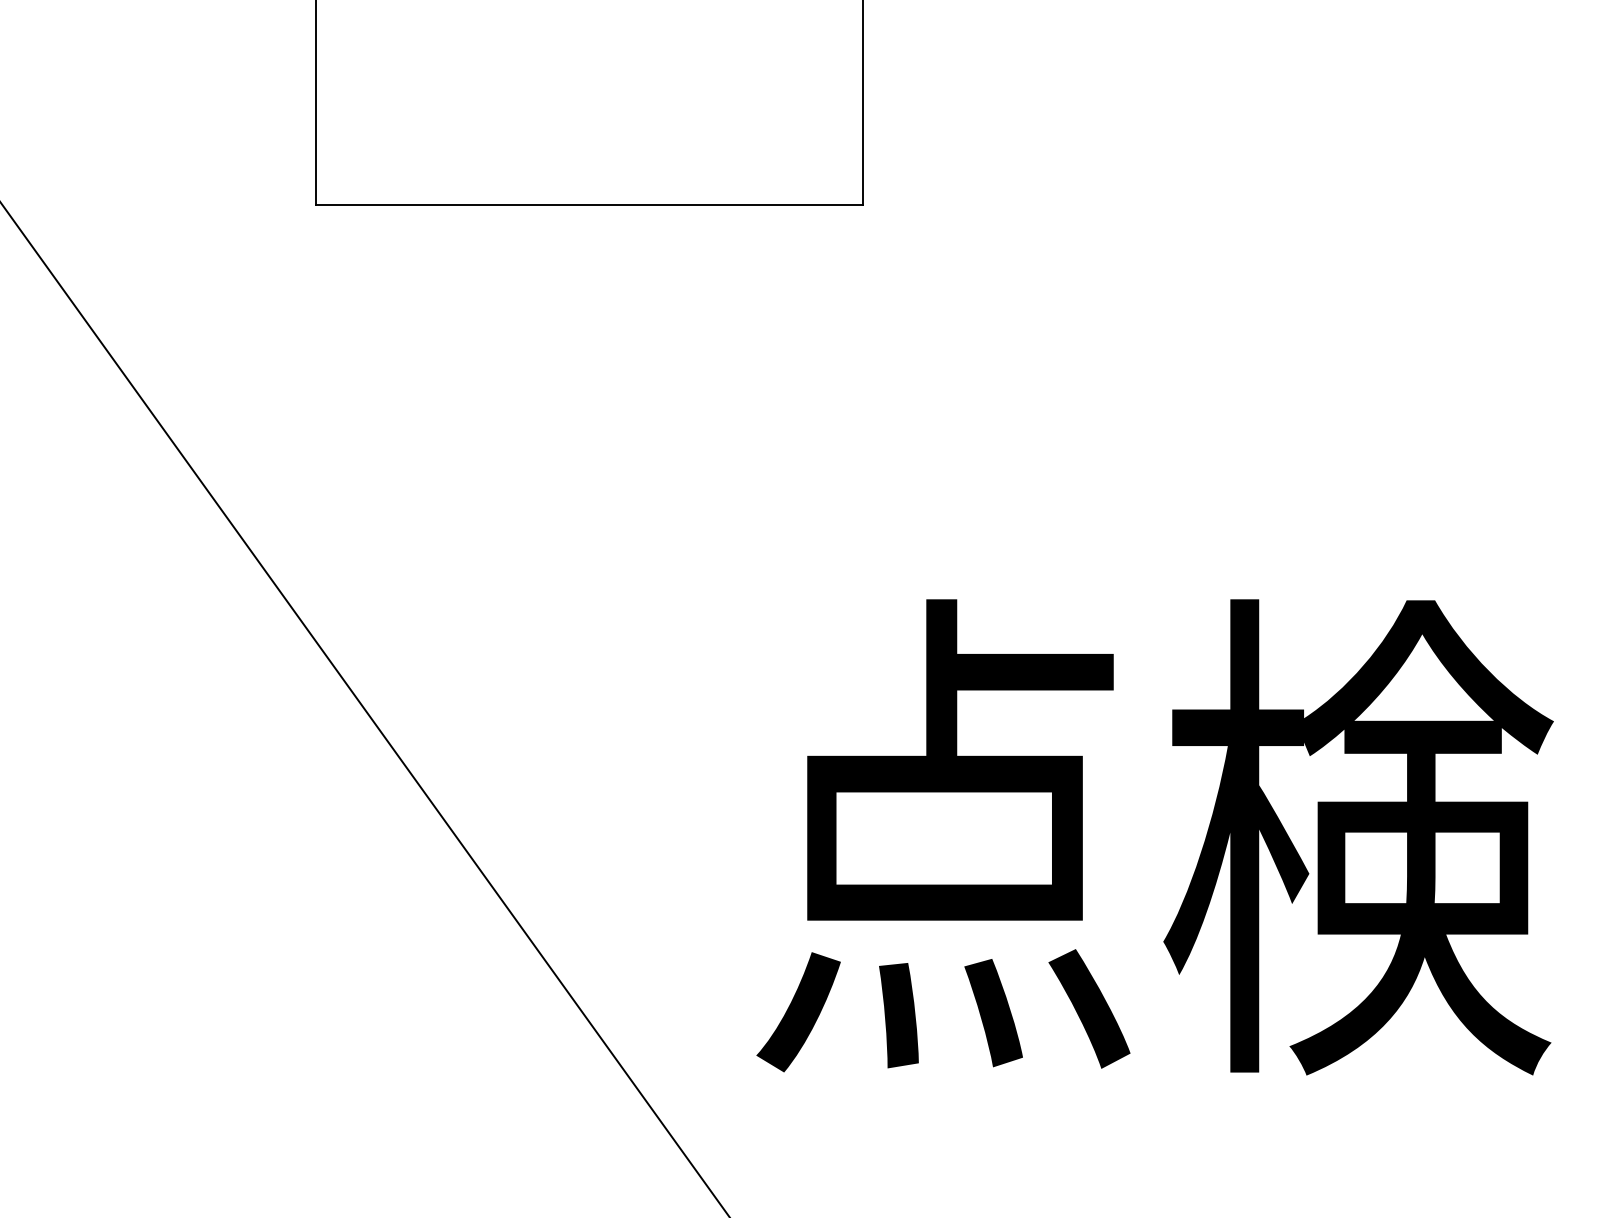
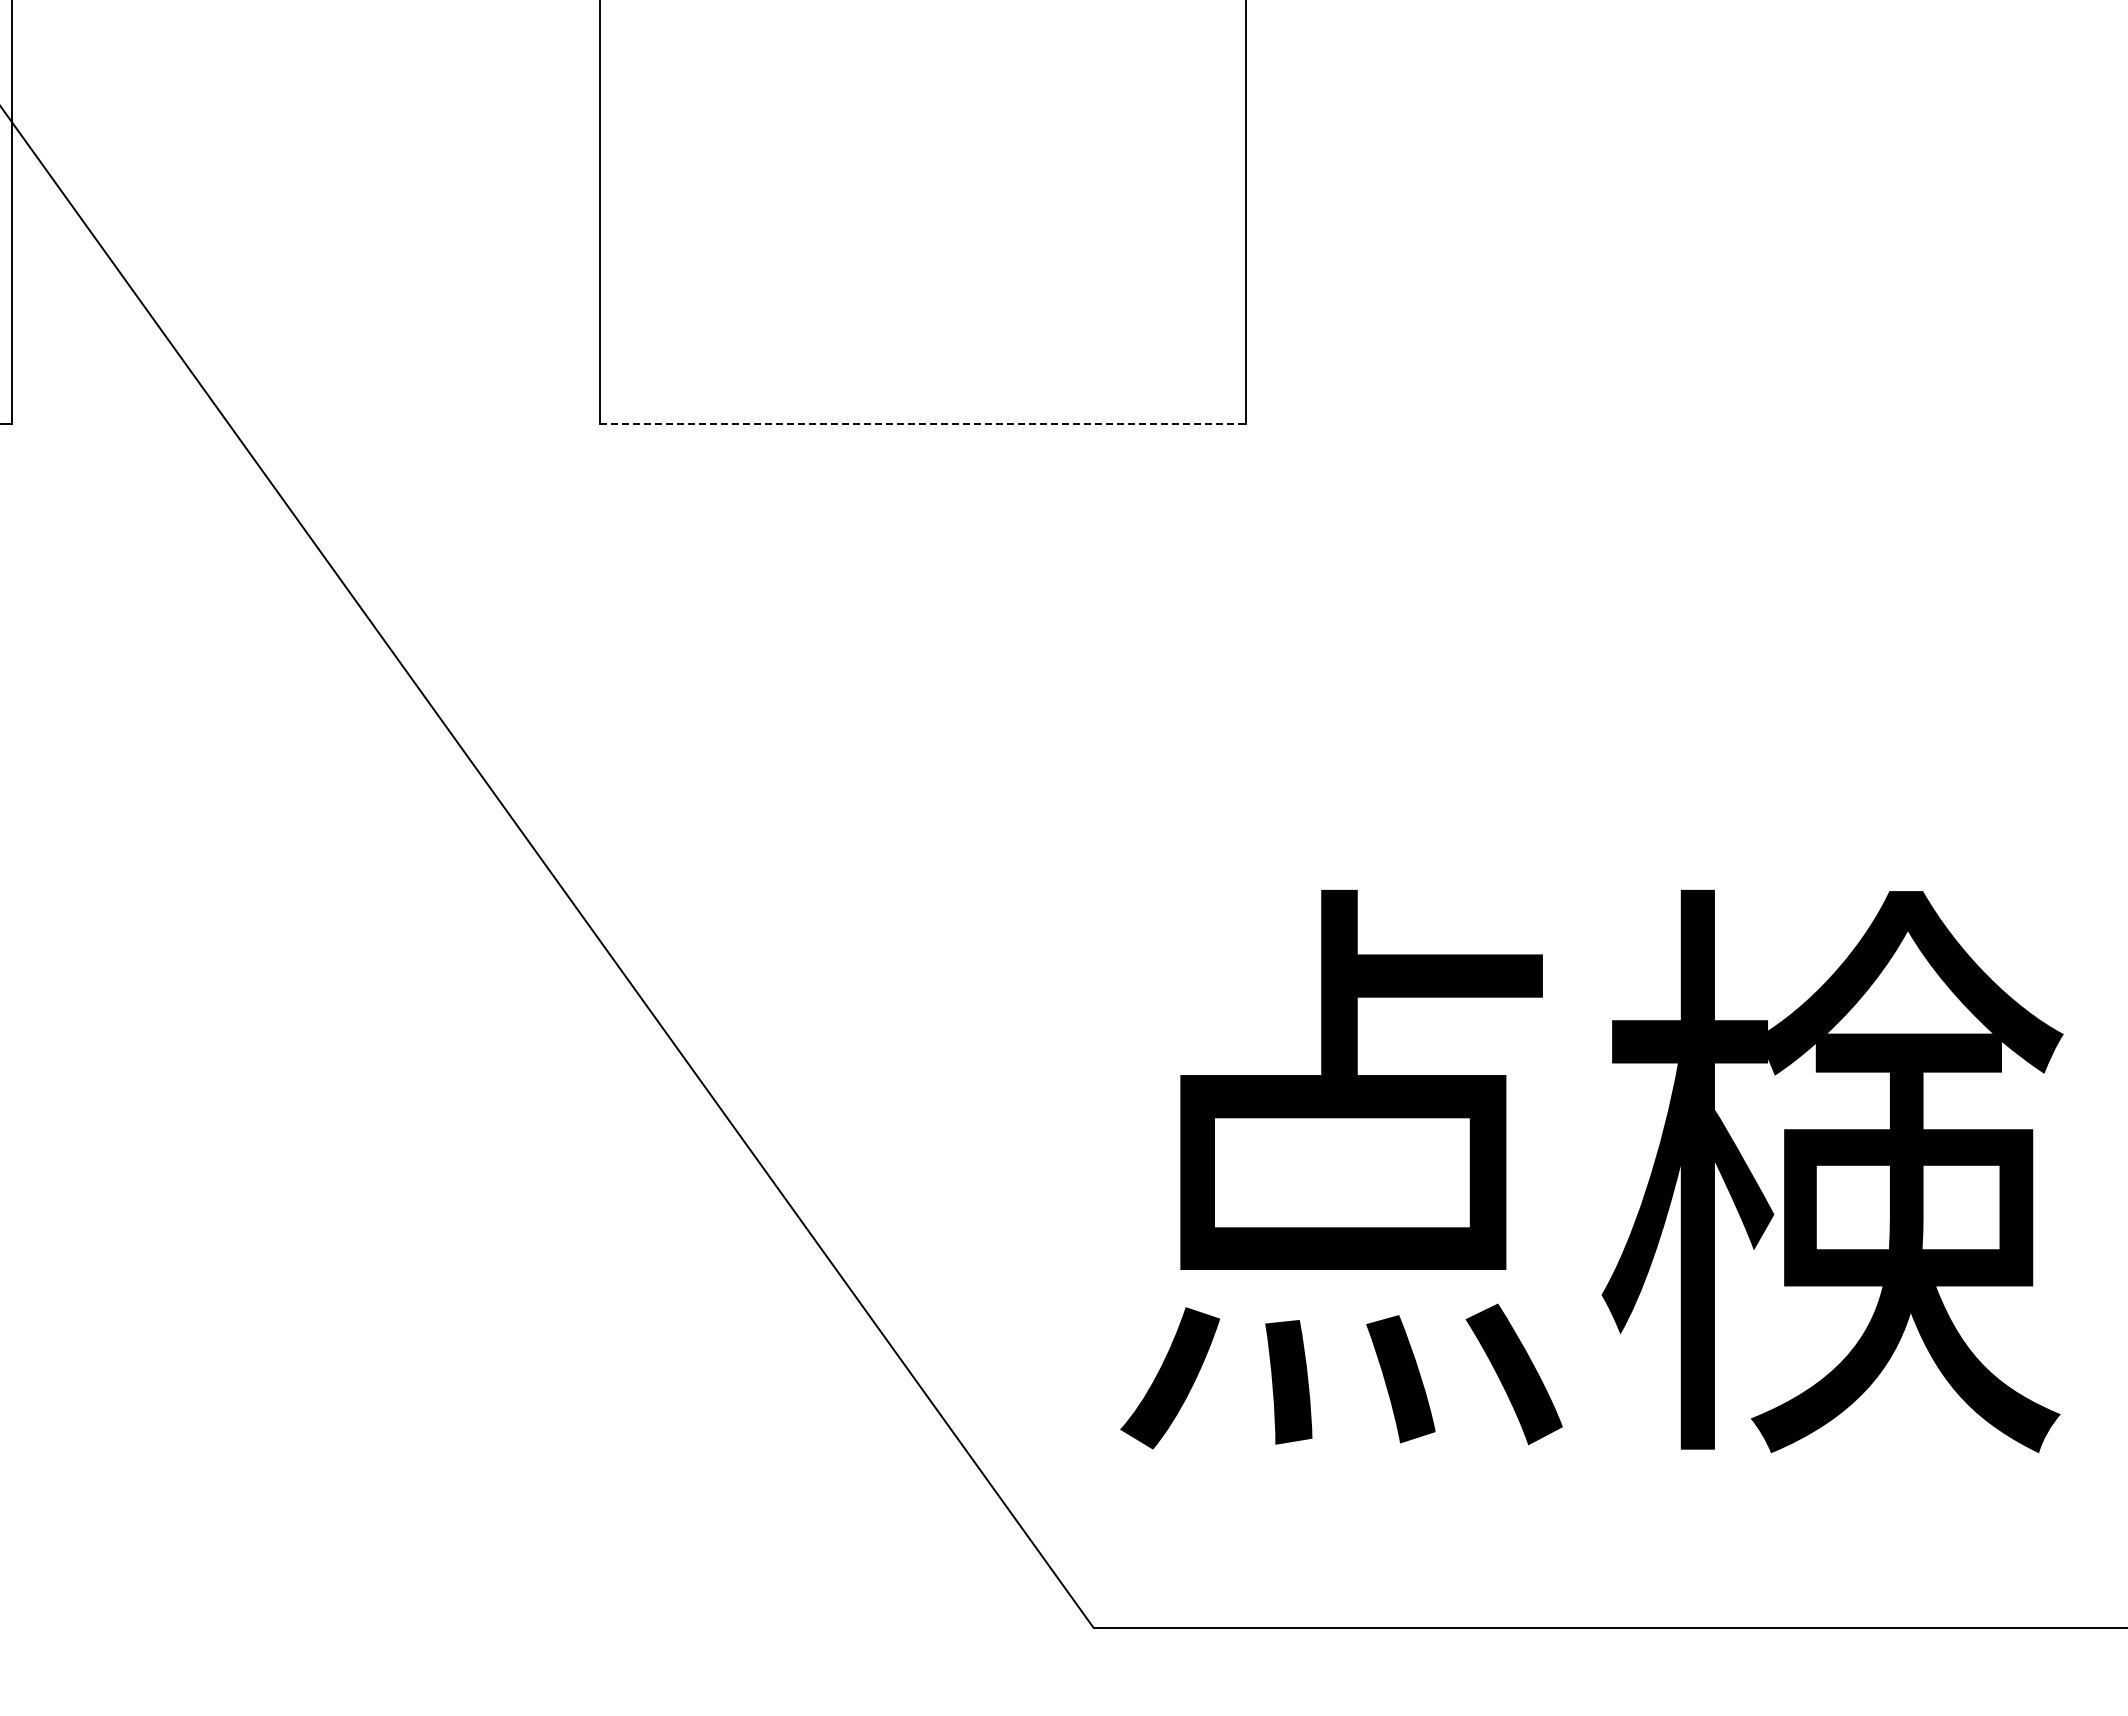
line: (590, 205) -> (923, 423), solid -> dashed

